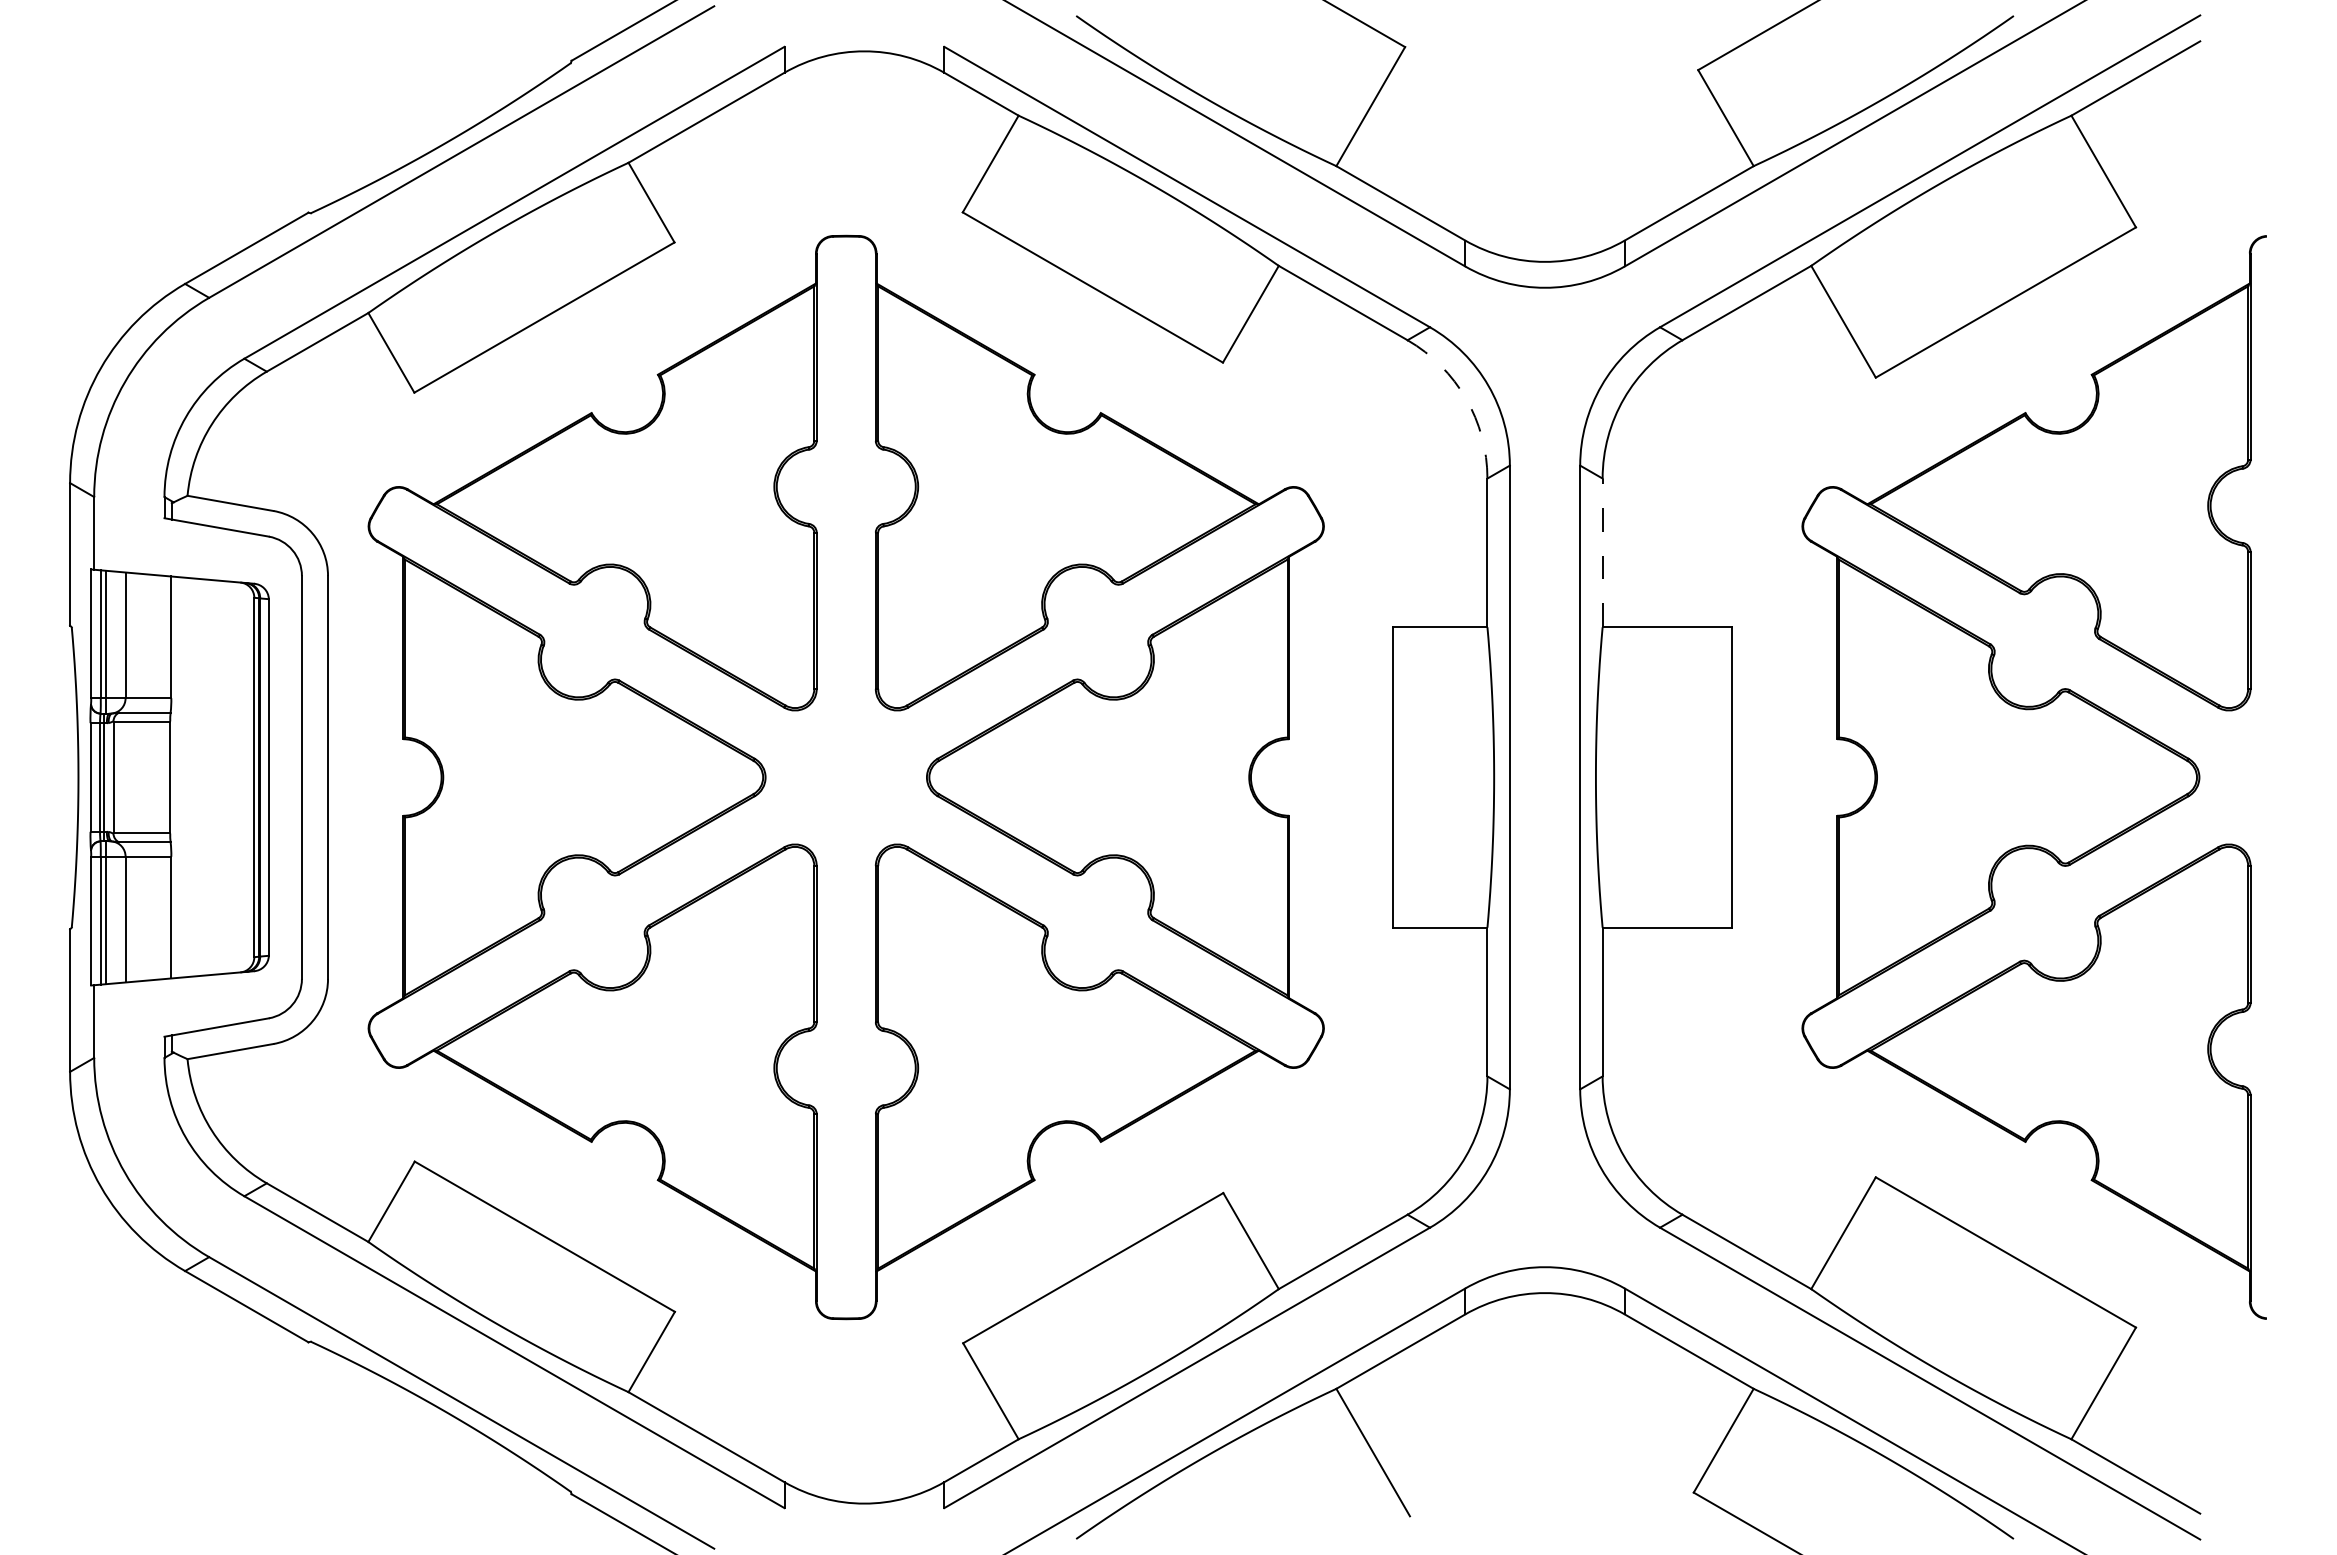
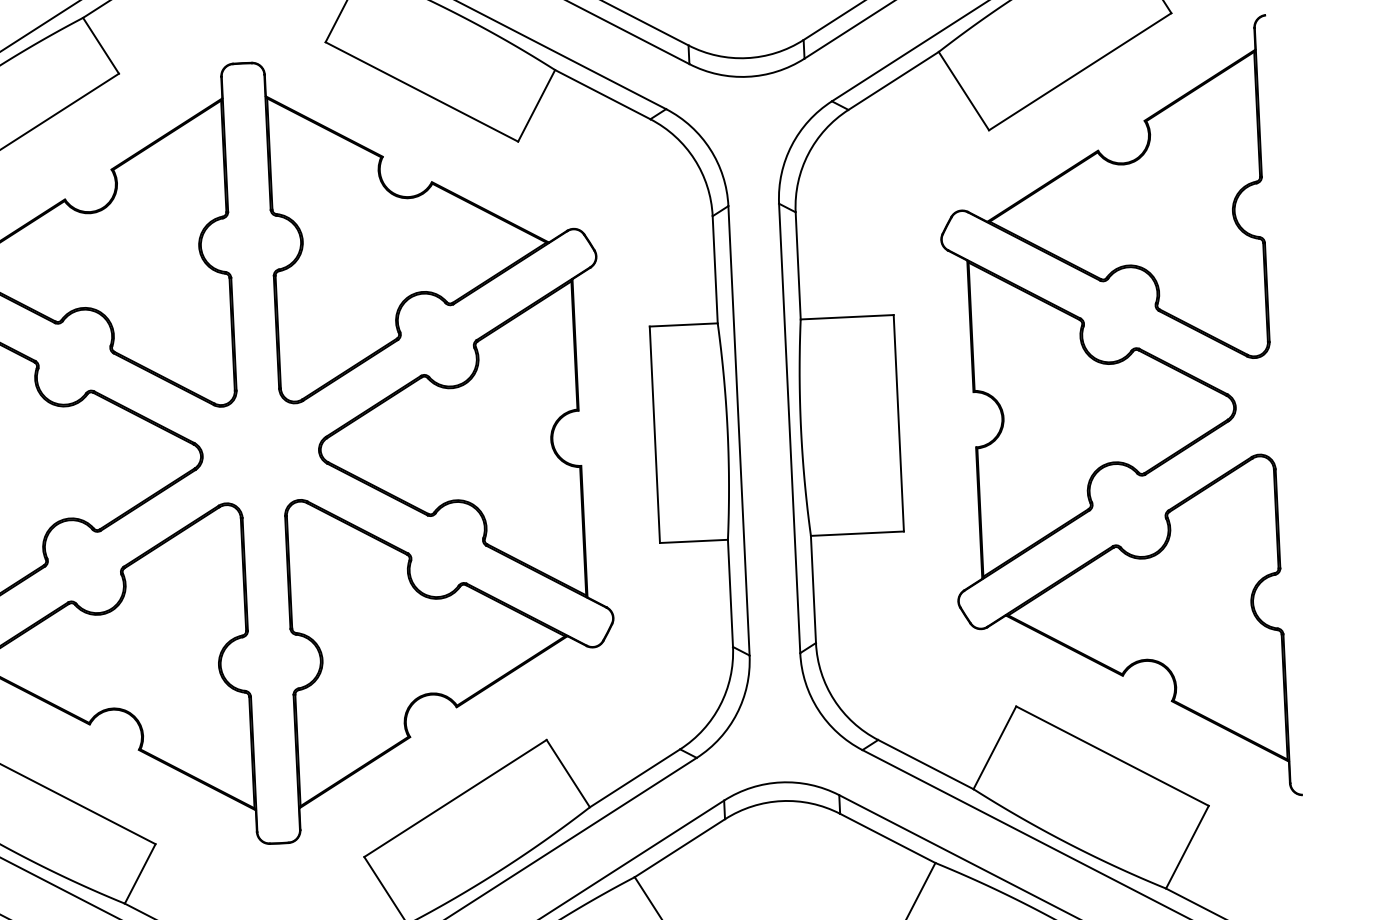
arc: (1466, 398) -> (694, 159), dashed -> solid
line: (1602, 552) -> (798, 265), dashed -> solid

